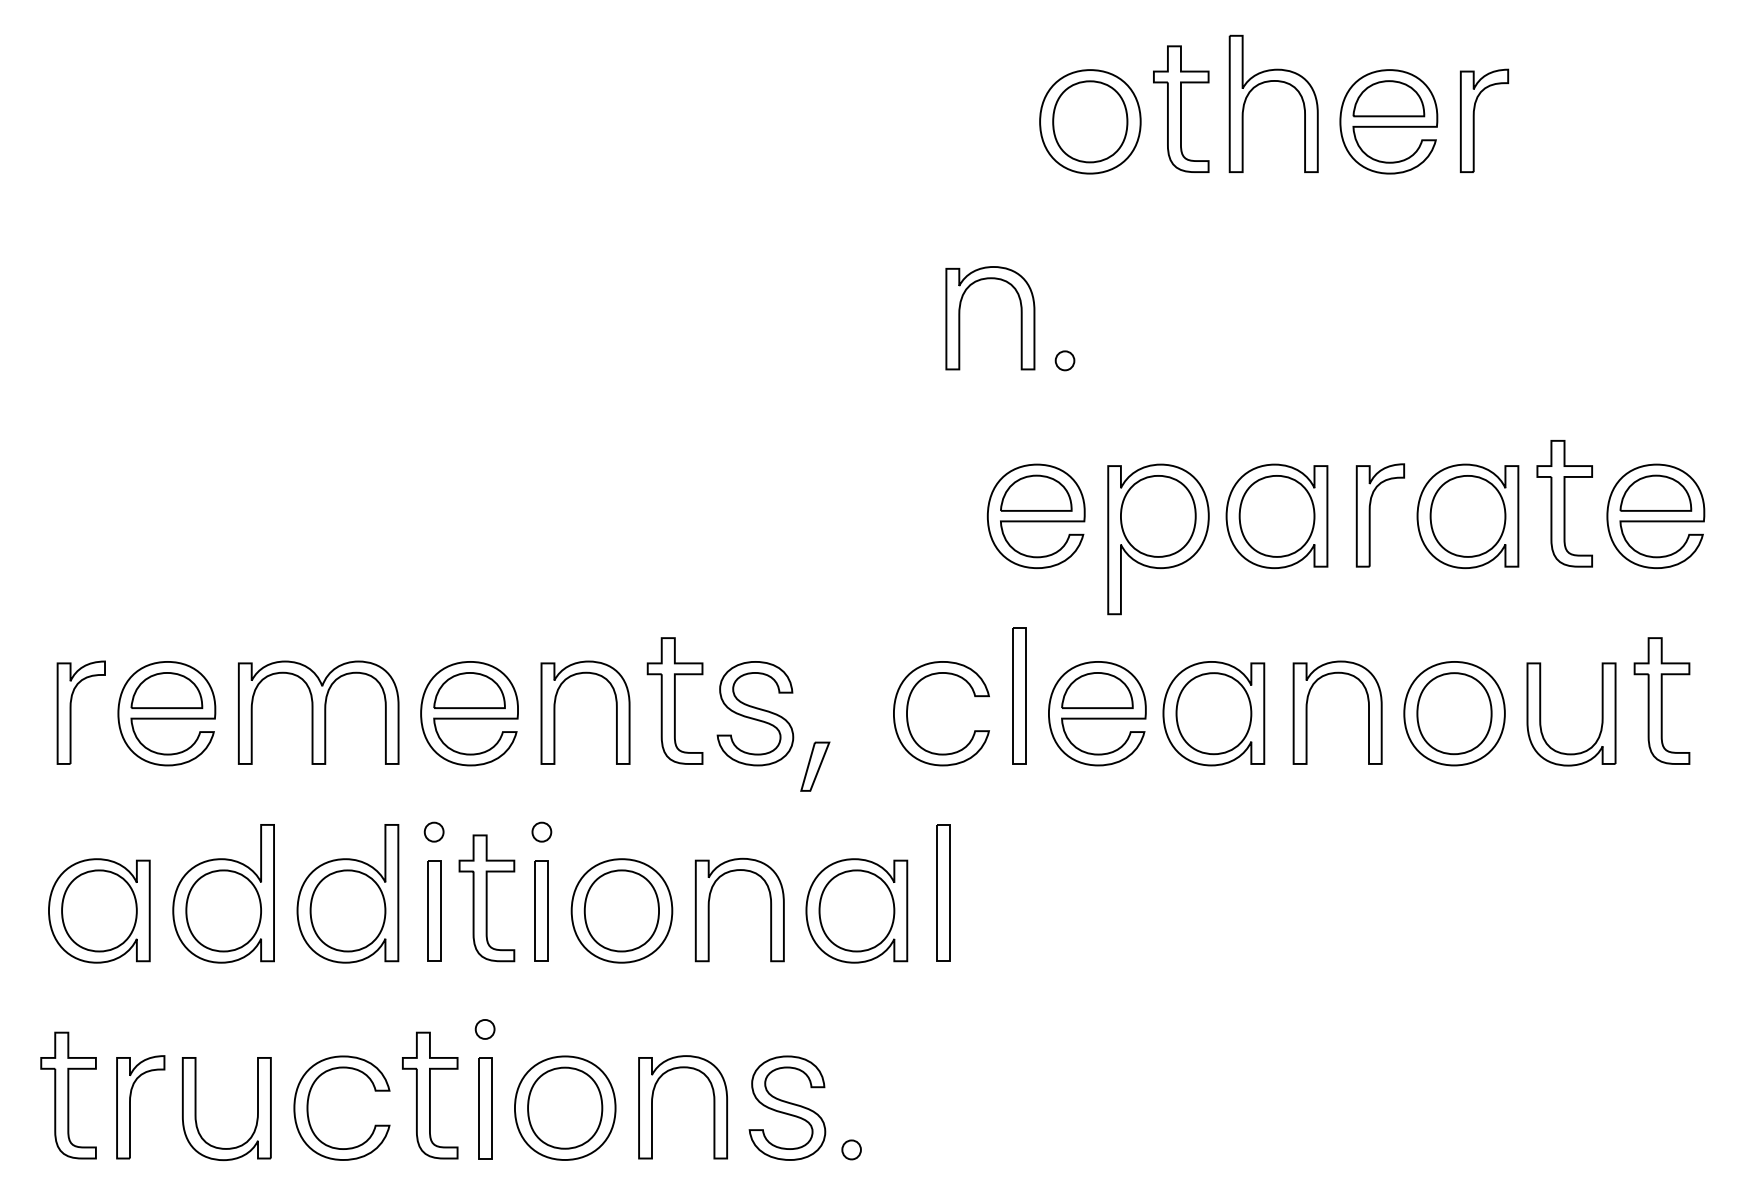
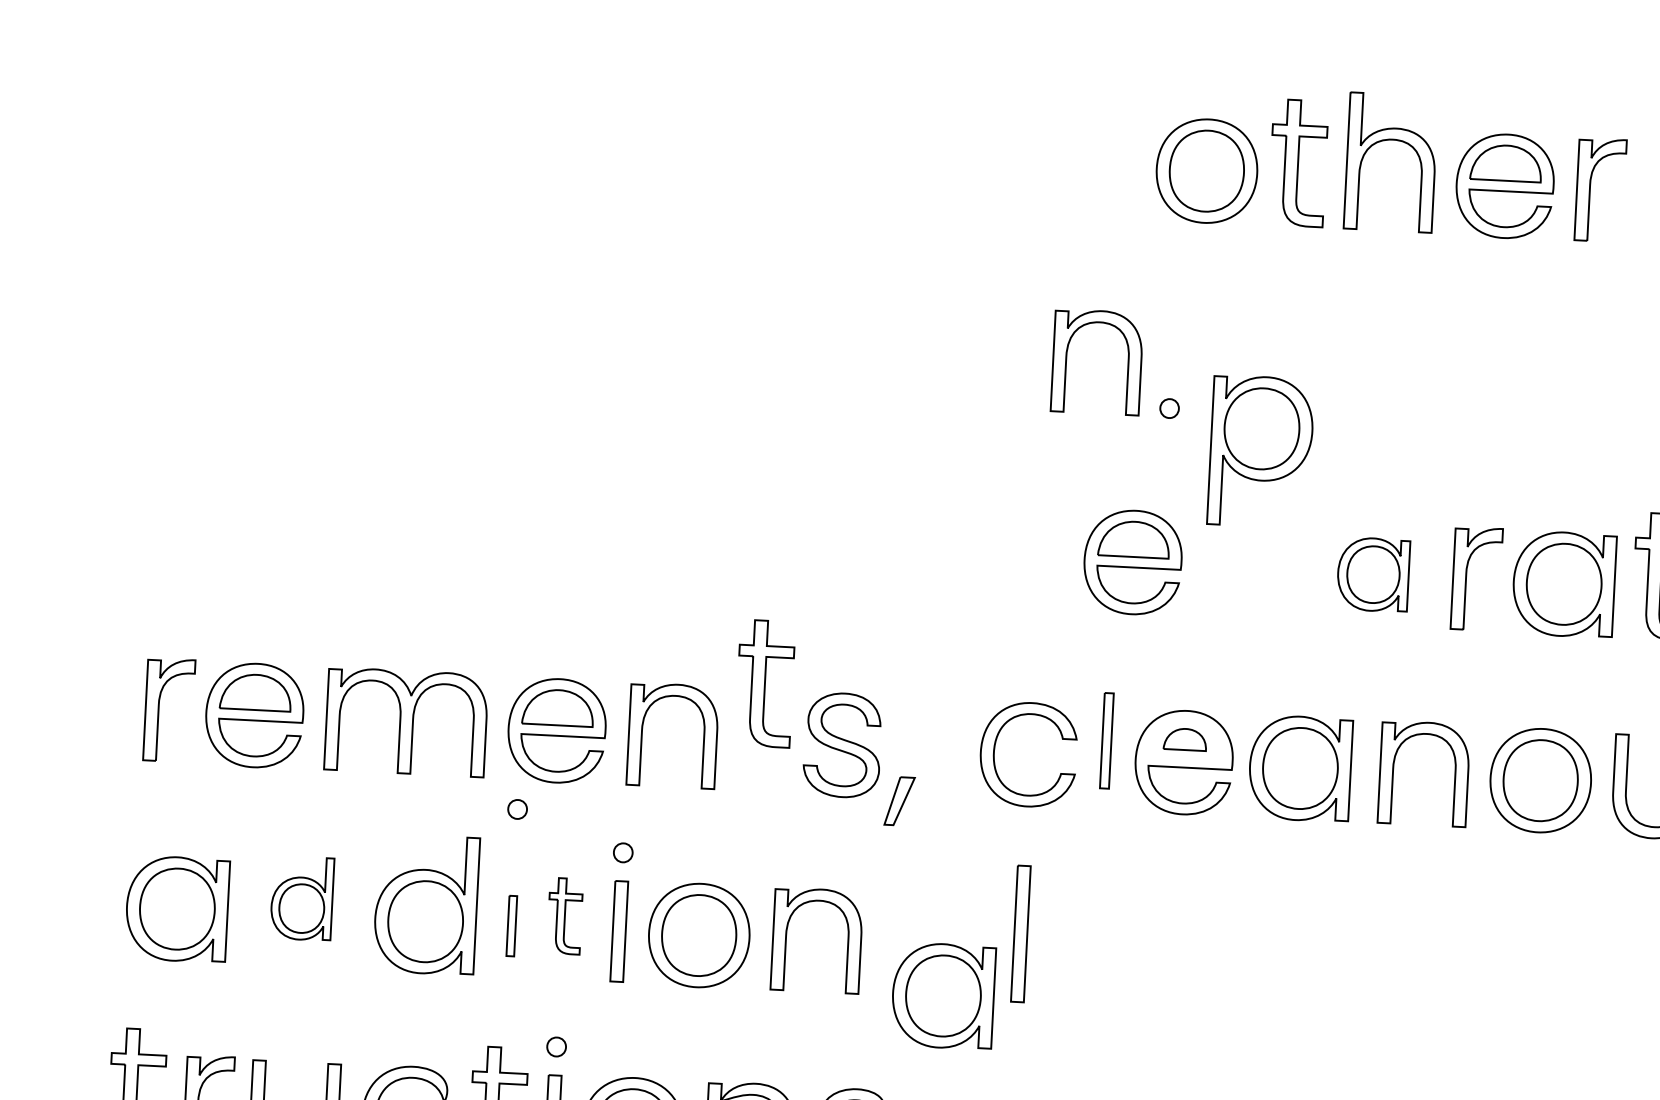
part: (1276, 516) -> (1372, 574), size x0.7
part: (1158, 539) -> (1260, 451), moved
part: (1097, 690) -> (1185, 739), size x0.6
part: (1019, 695) -> (1107, 740), size x0.7
part: (674, 700) -> (764, 683), moved
part: (433, 831) -> (516, 808), moved
part: (223, 893) -> (302, 897), size x0.6
part: (486, 898) -> (564, 916), size x0.6
part: (434, 910) -> (512, 925), size x0.6
part: (856, 910) -> (943, 995), moved

